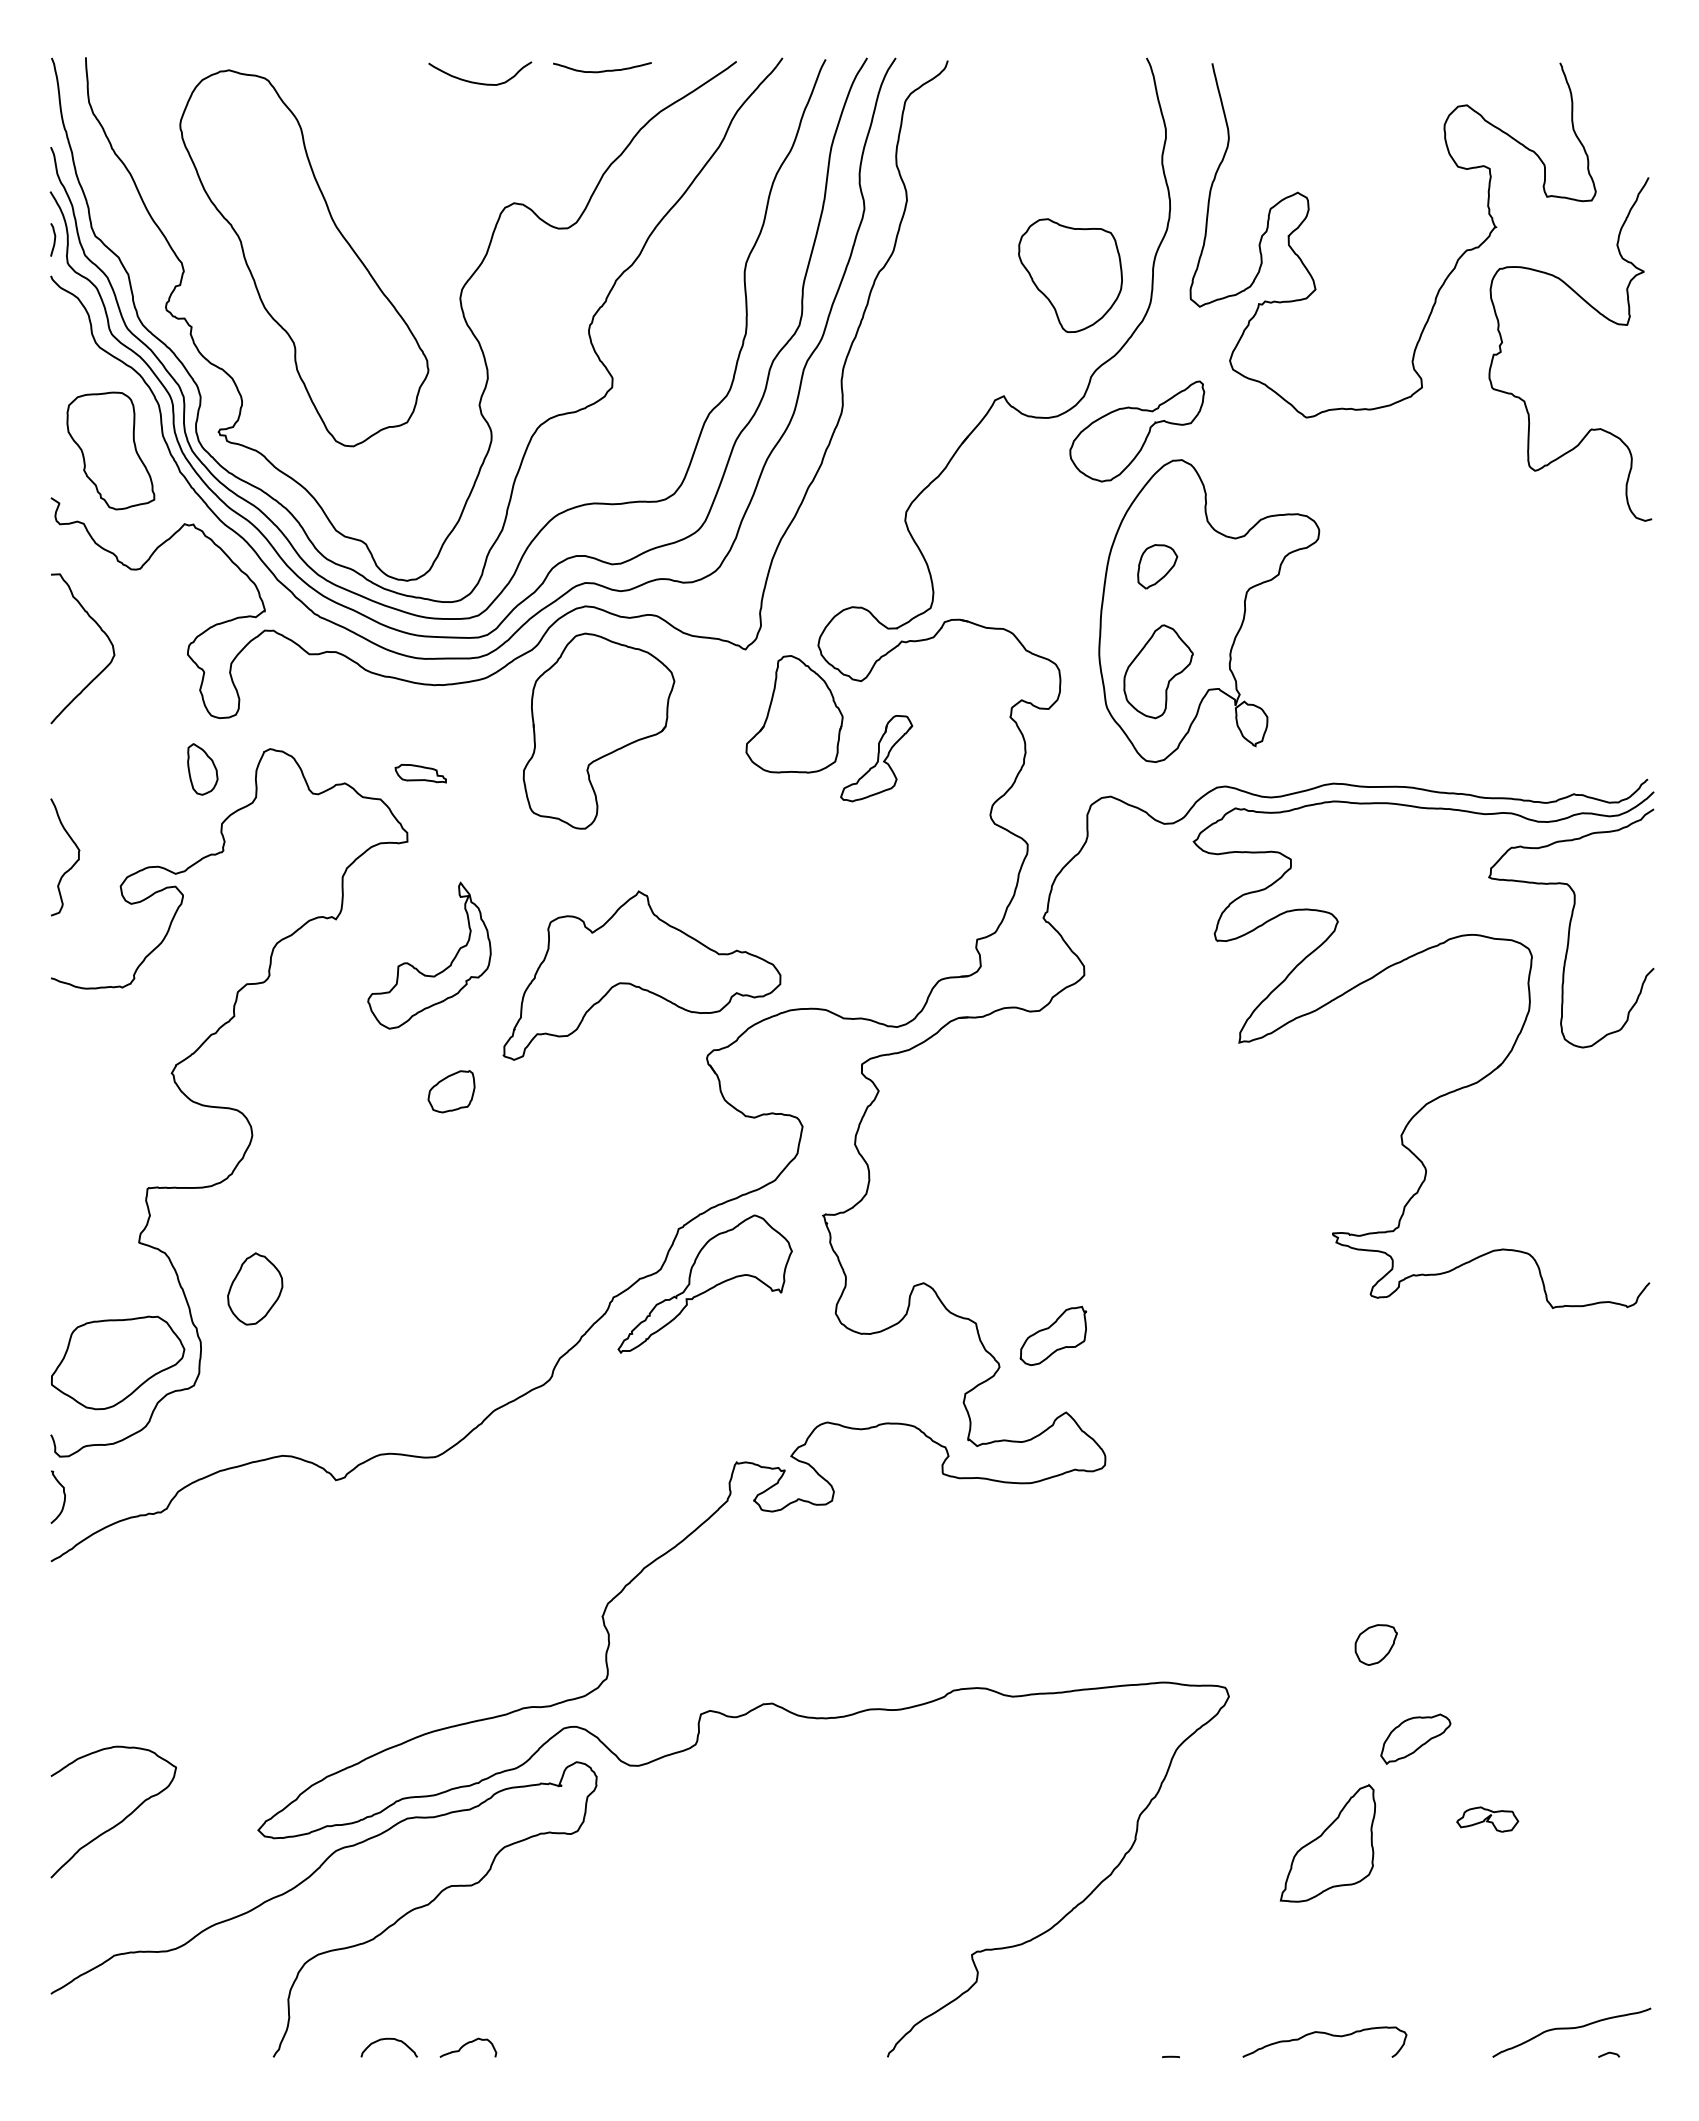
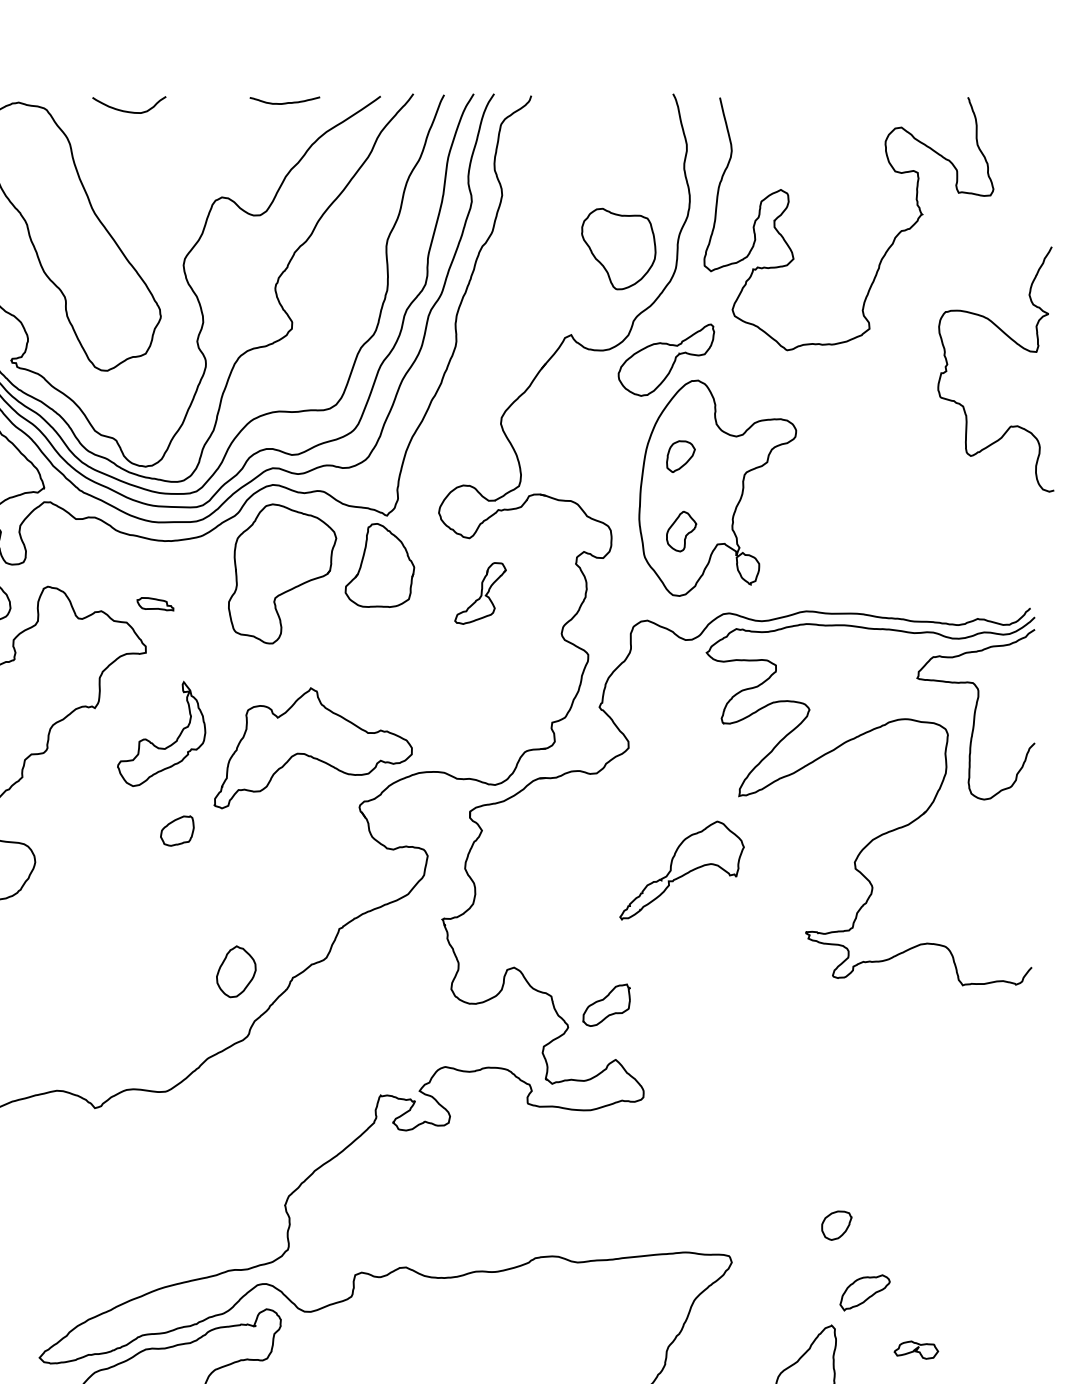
curve: (480, 82) -> (129, 111), moved
curve: (1599, 314) -> (1016, 344), moved
part: (1158, 671) -> (681, 531), size x0.6
part: (794, 714) -> (379, 565), moved
part: (704, 1283) -> (681, 870), moved
part: (255, 1288) -> (236, 971), moved

